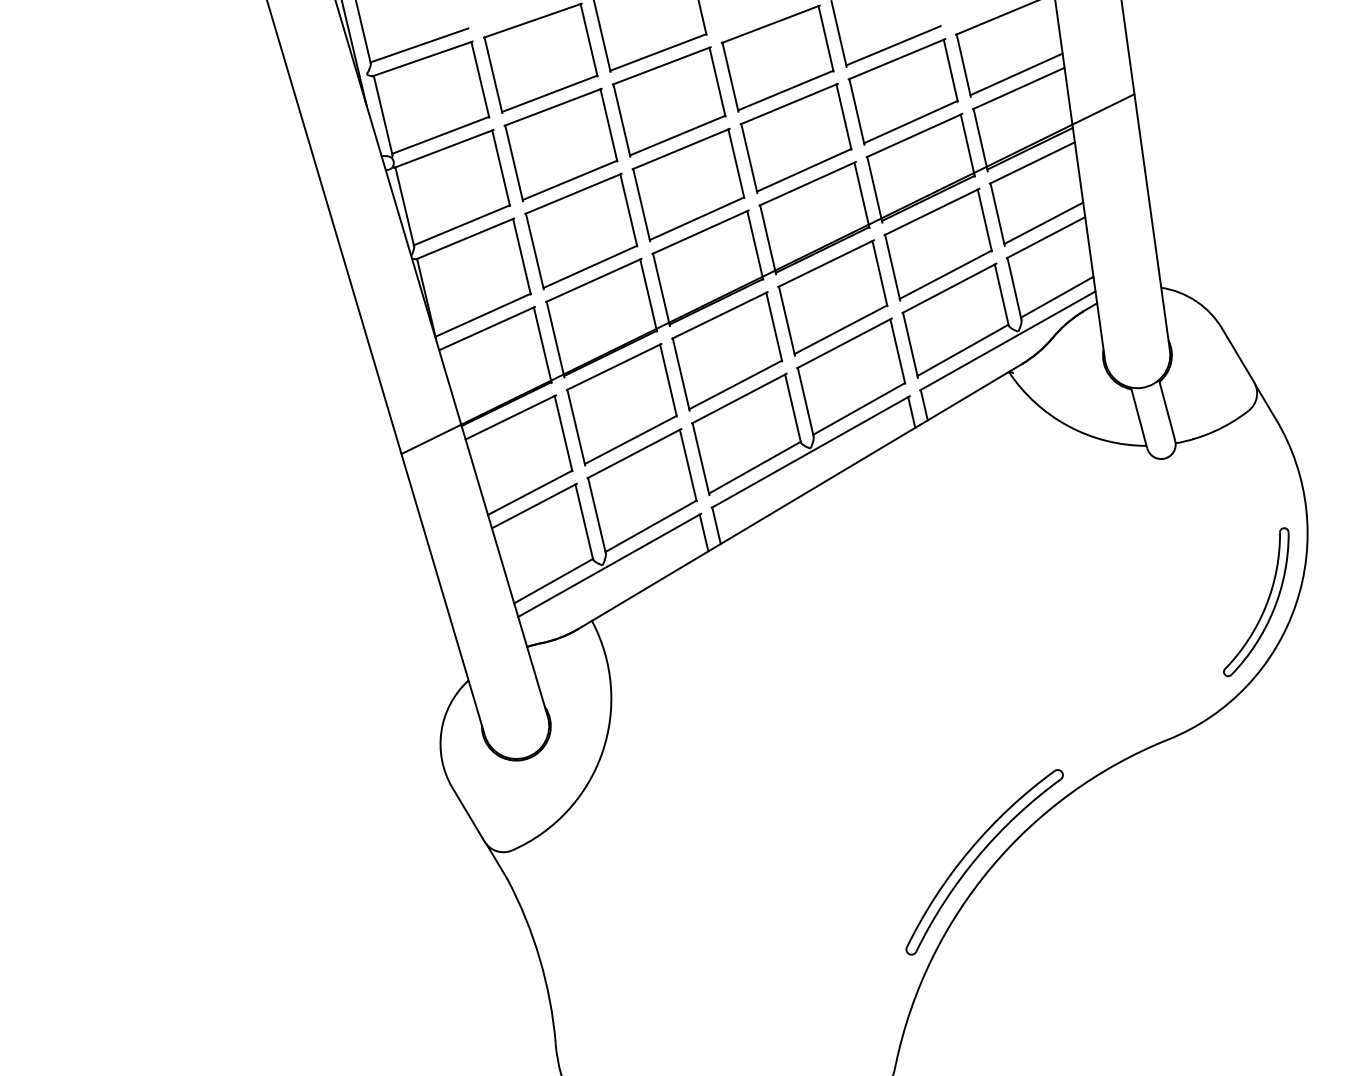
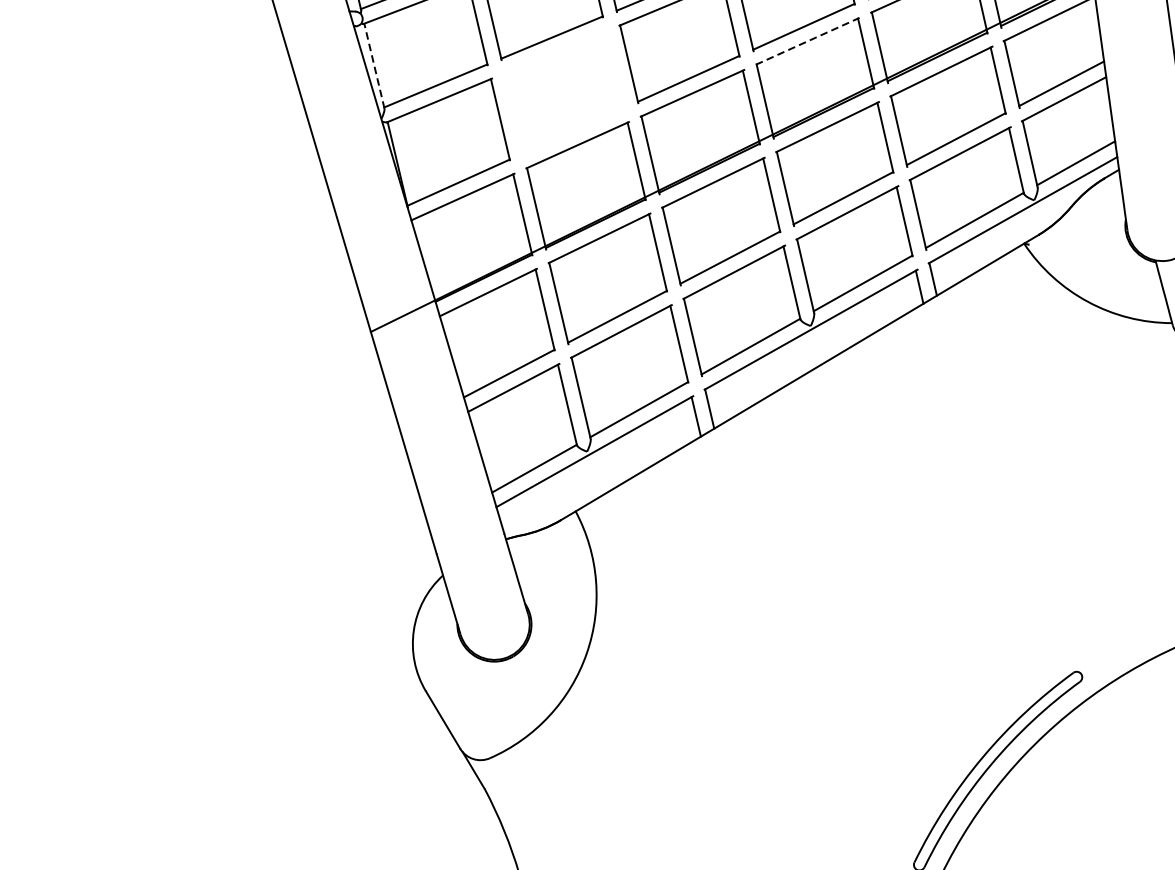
line: (807, 183) -> (807, 40), solid -> dashed
line: (404, 206) -> (374, 65), solid -> dashed
part: (581, 231) -> (564, 92), removed

